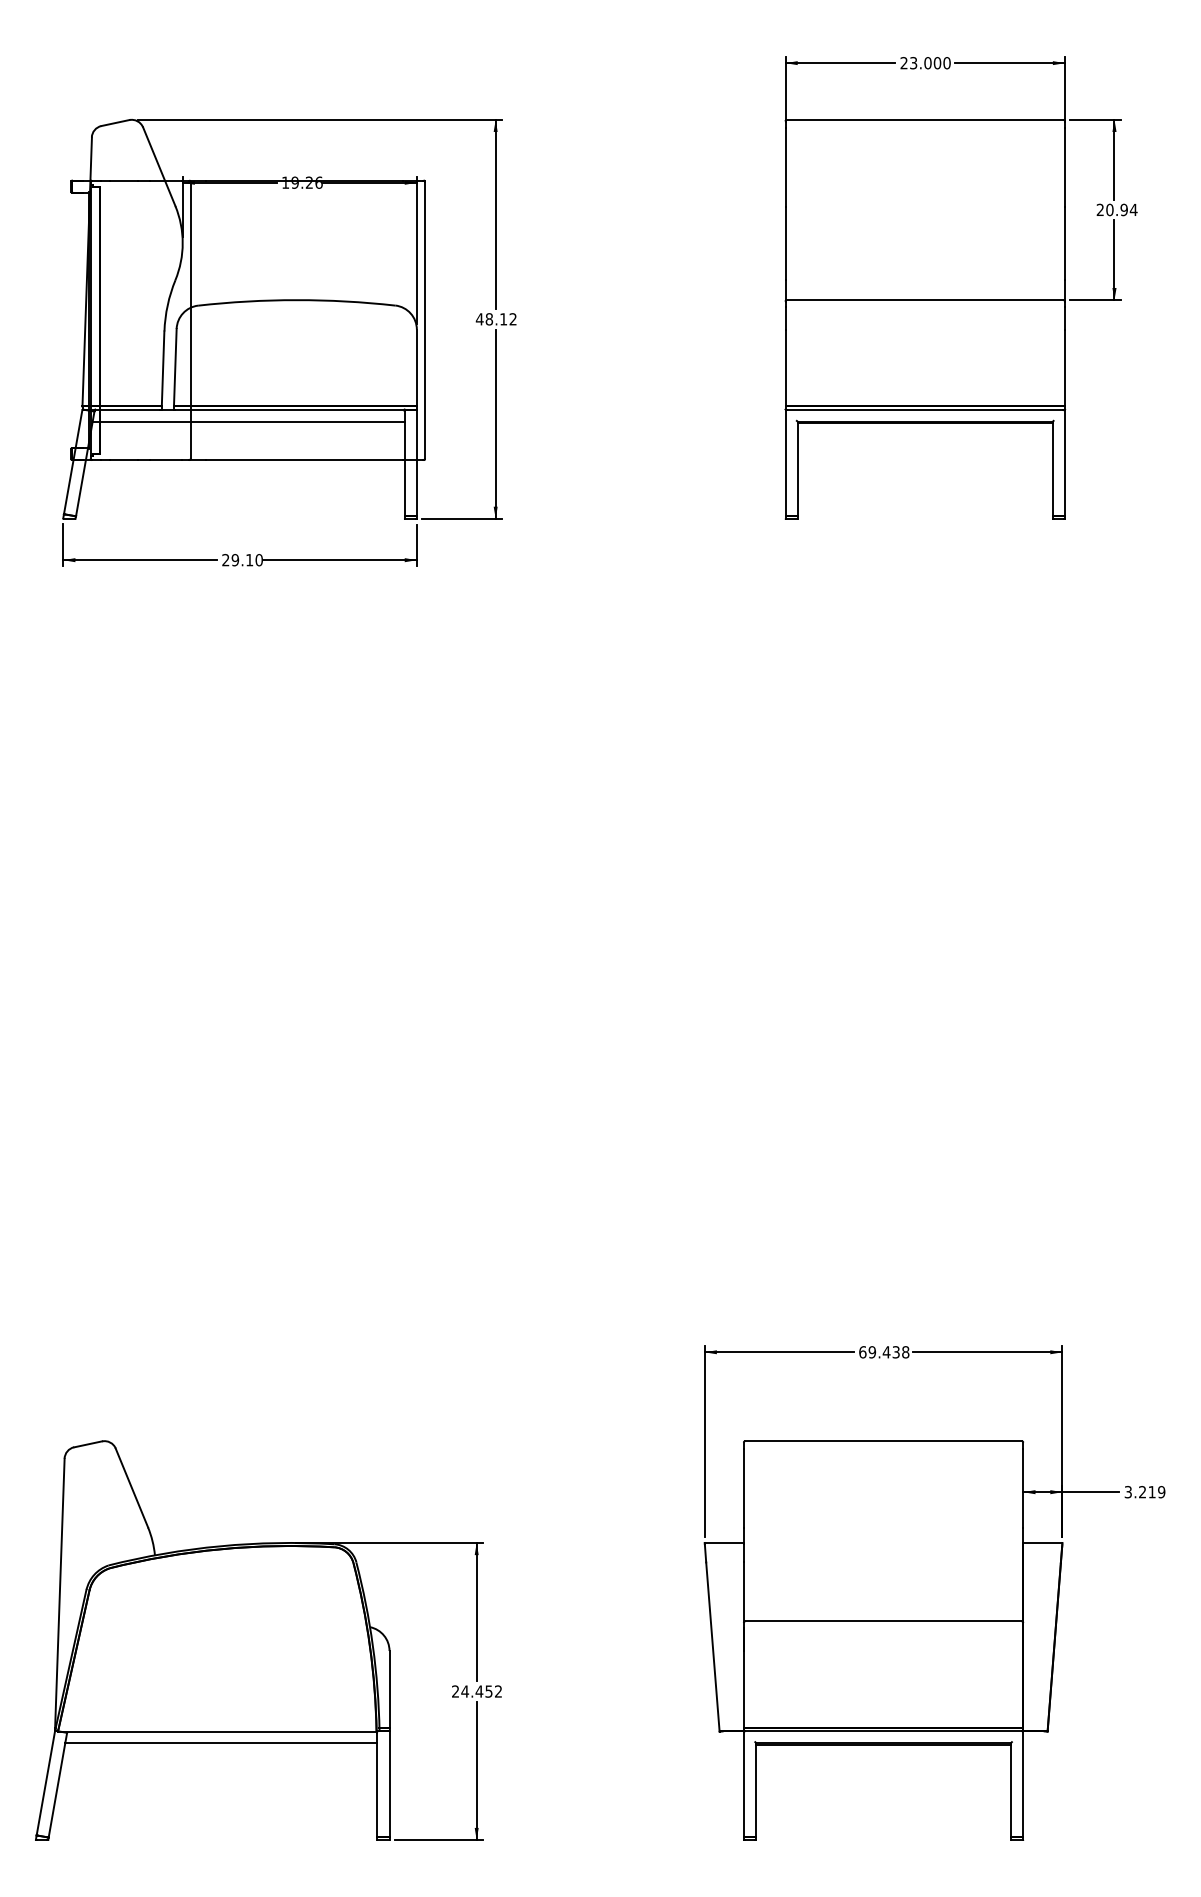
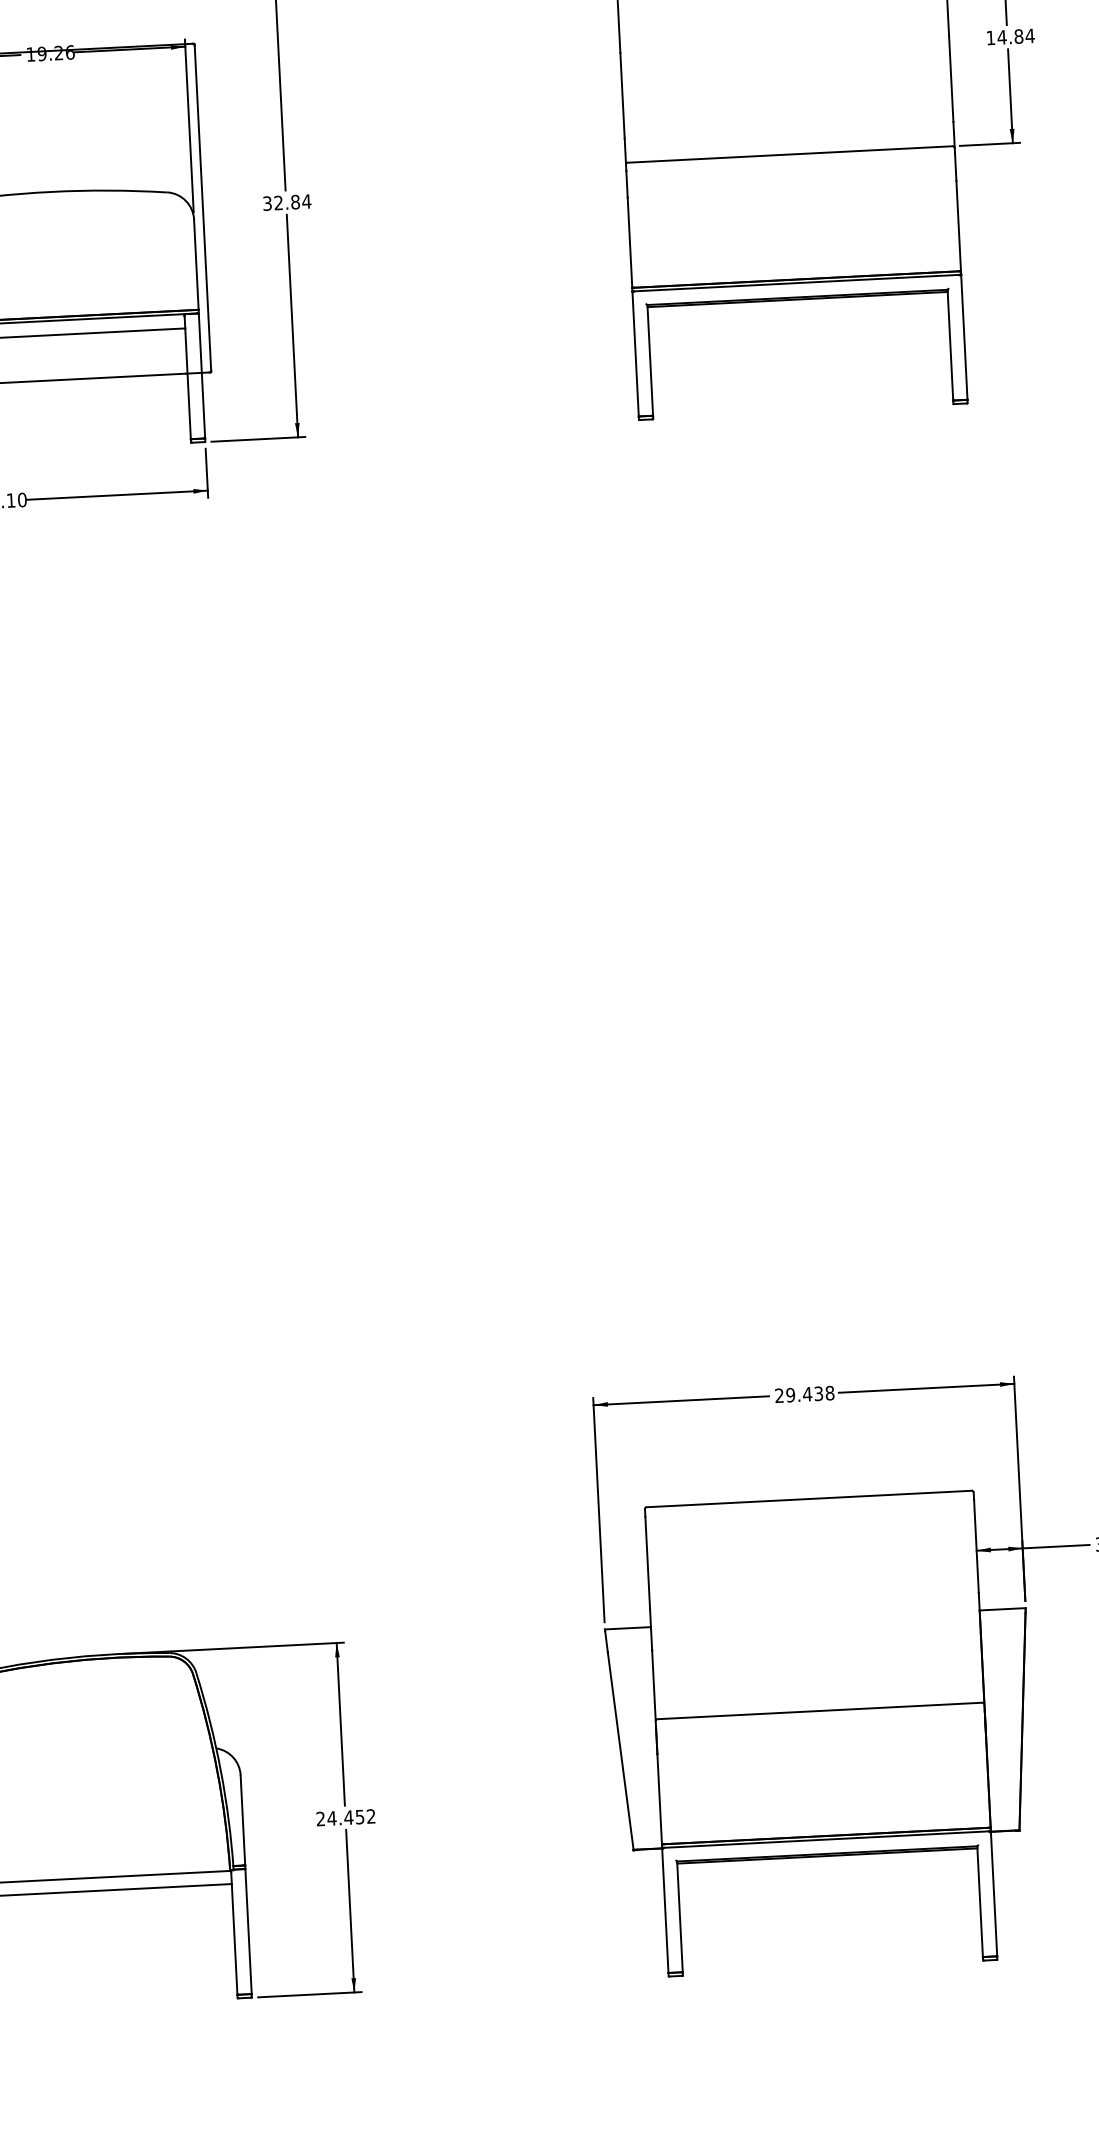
text: (1111, 209) -> (1003, 36), 20.94 -> 14.84
text: (496, 319) -> (287, 202), 48.12 -> 32.84
text: (862, 1352) -> (779, 1396), 69.438 -> 29.438

